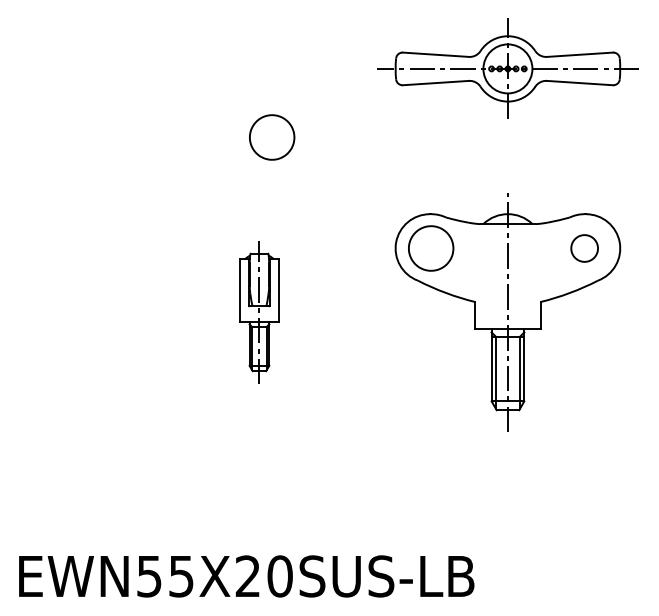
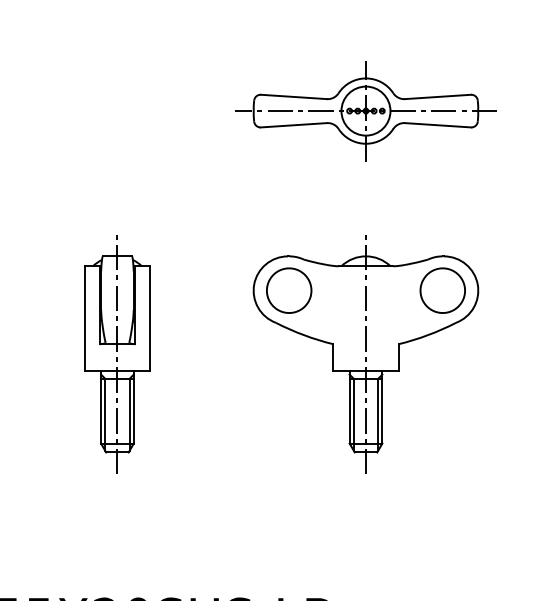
part: (272, 137) -> (130, 179), removed
part: (584, 248) -> (442, 290), size x1.67
part: (259, 312) -> (117, 354), size x1.67

